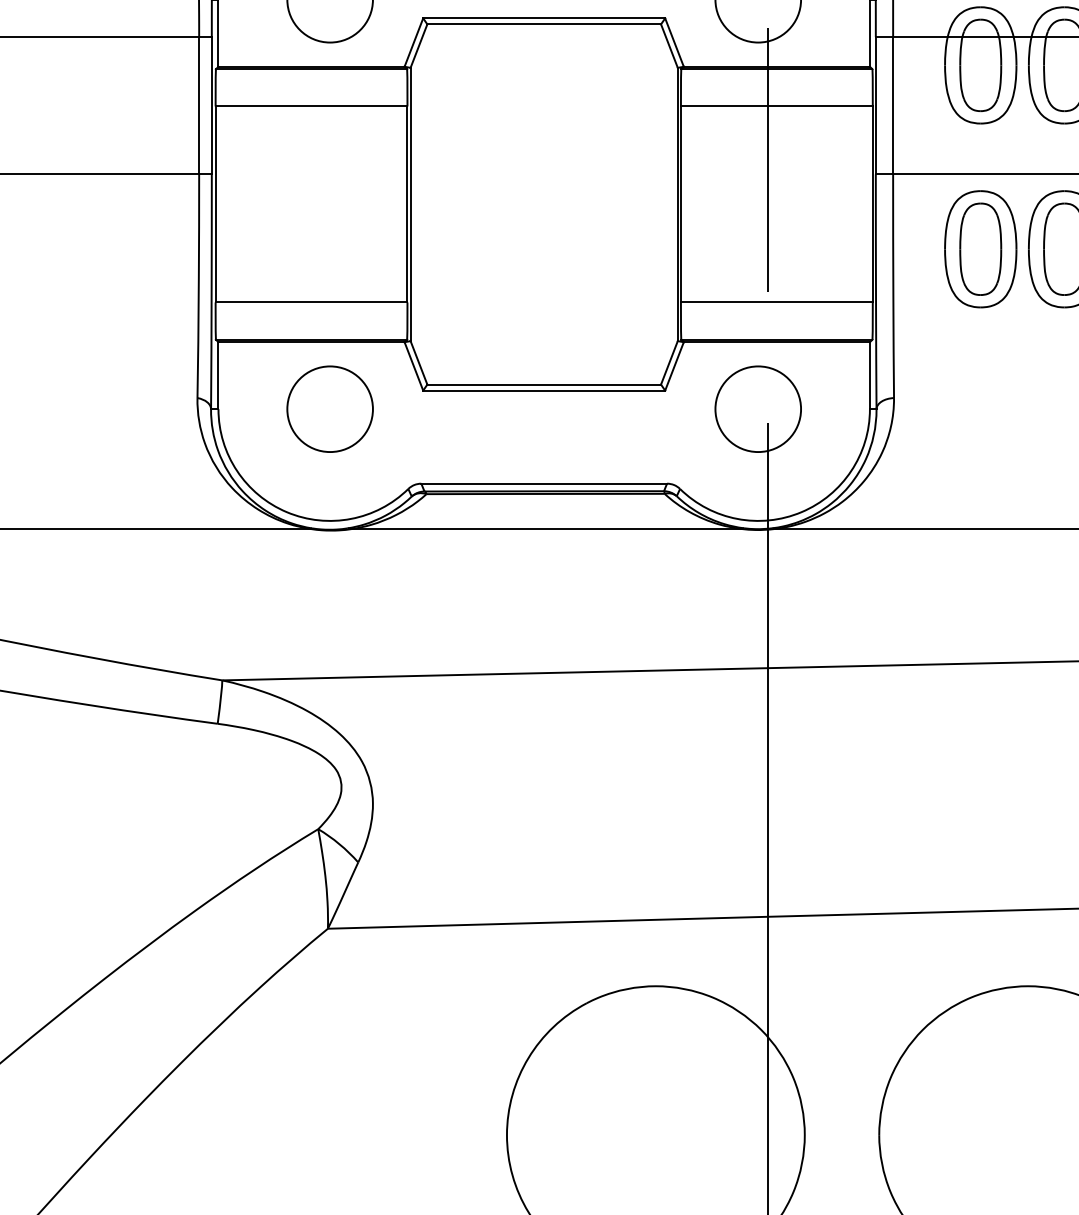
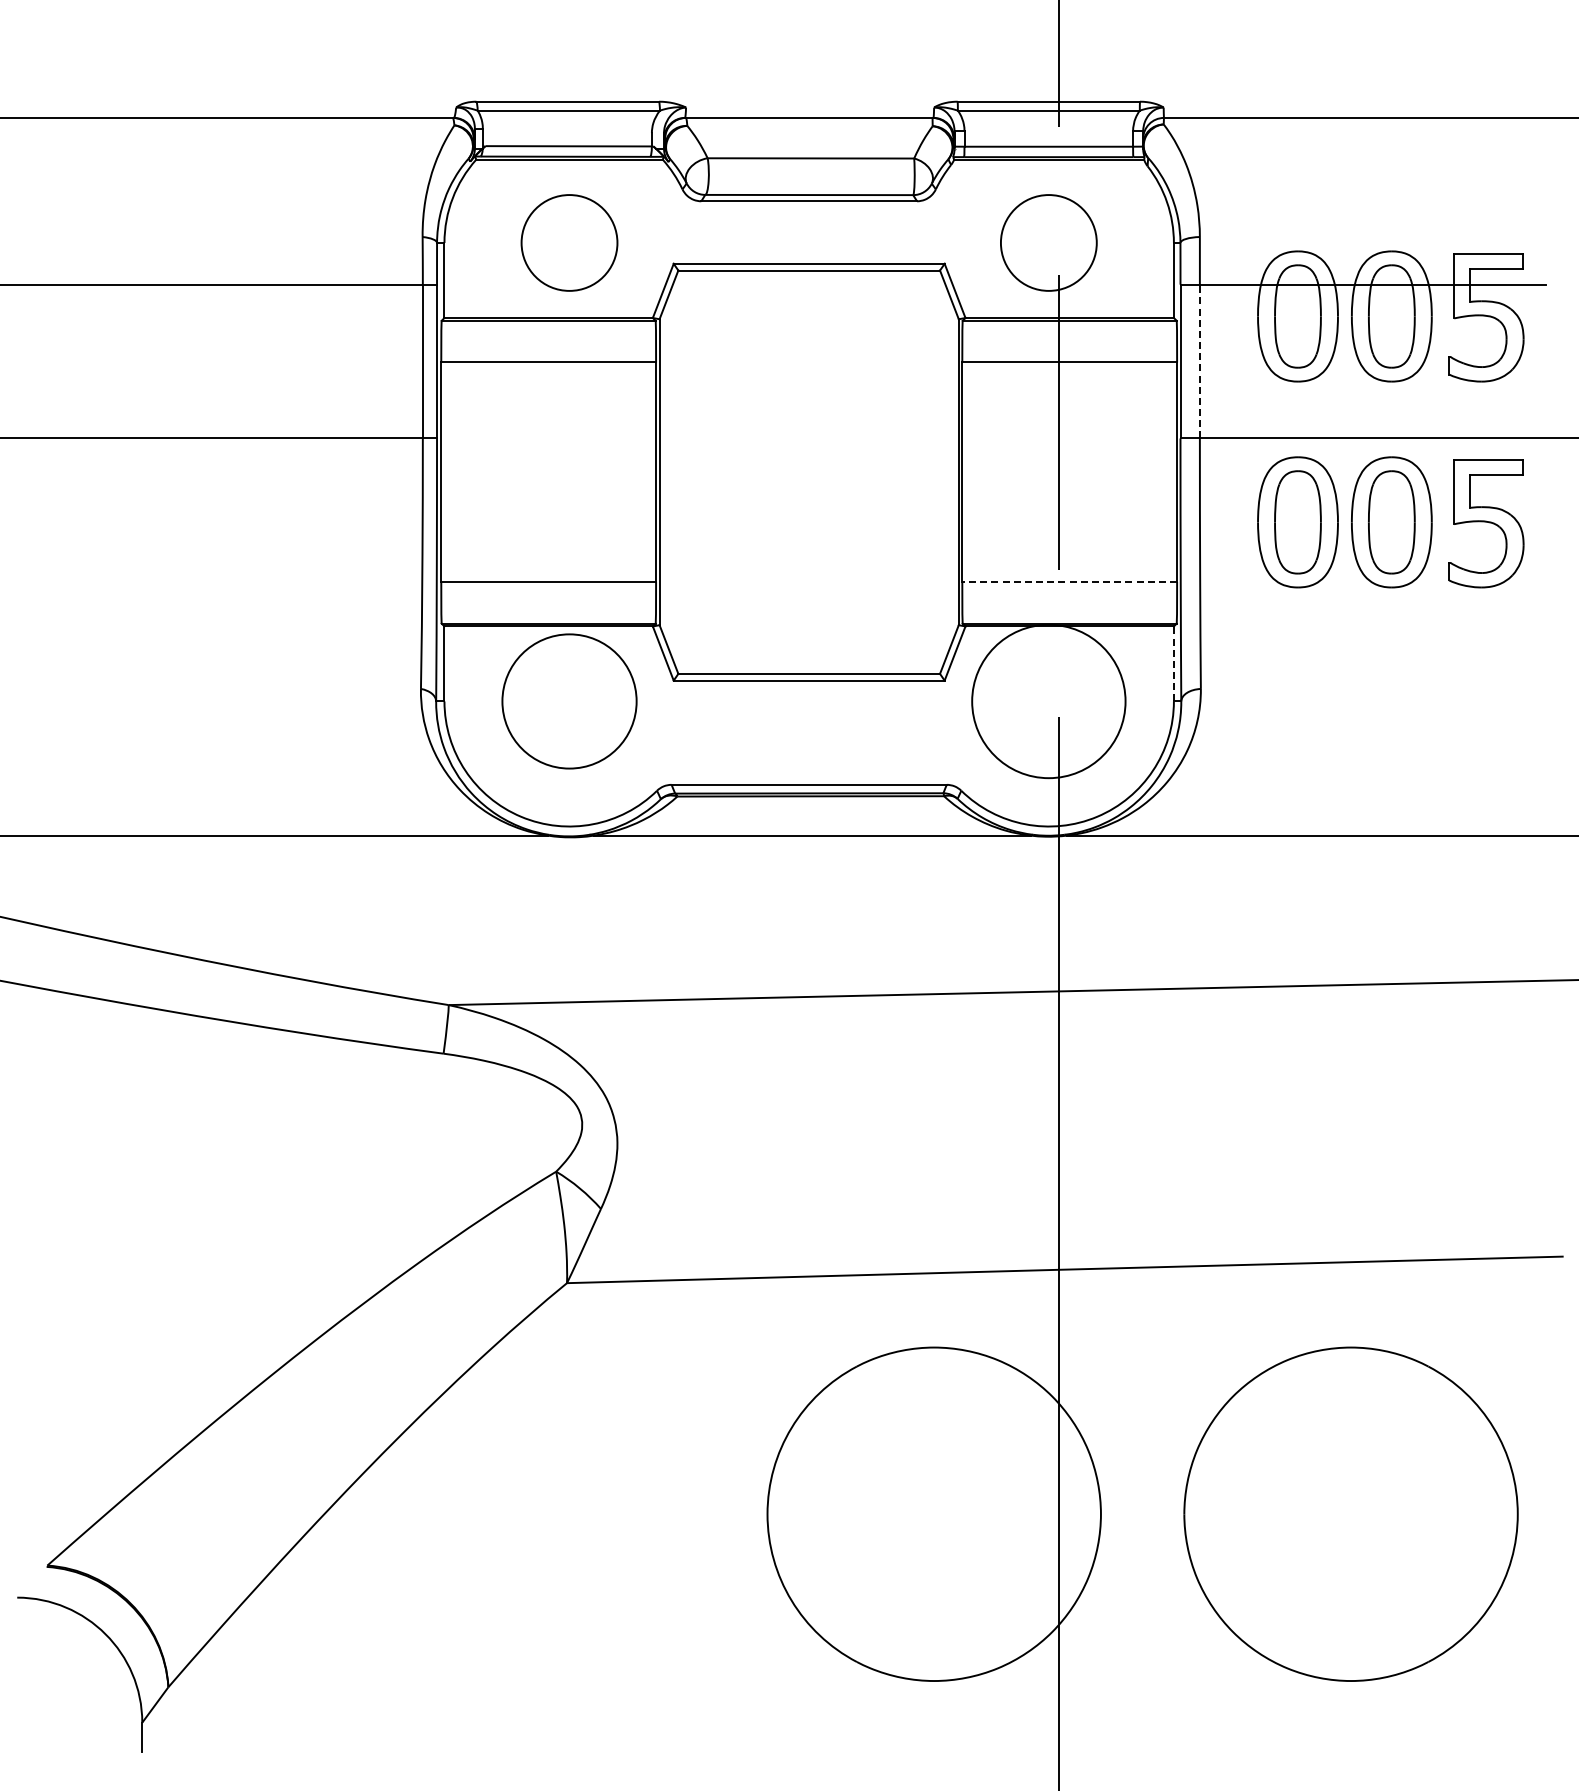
line: (892, 105) -> (1199, 361), solid -> dashed
line: (776, 302) -> (1069, 581), solid -> dashed
line: (869, 375) -> (1173, 663), solid -> dashed
circle: (330, 409) -> (569, 701), size x1.4
circle: (757, 409) -> (1048, 701), size x1.6

